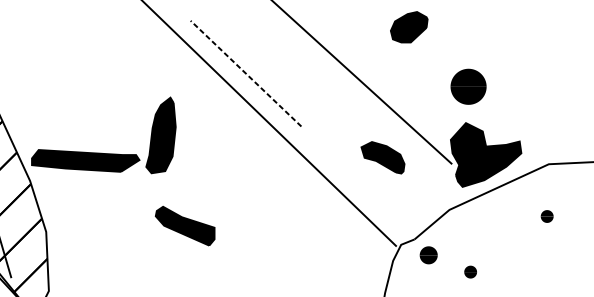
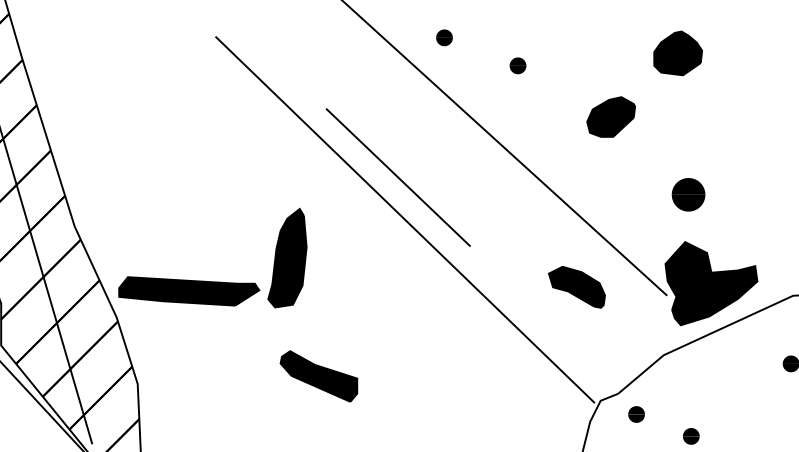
line: (246, 73) -> (398, 177), dashed -> solid
part: (468, 86) -> (688, 194), size x0.71
part: (428, 255) -> (636, 414), size x0.71

